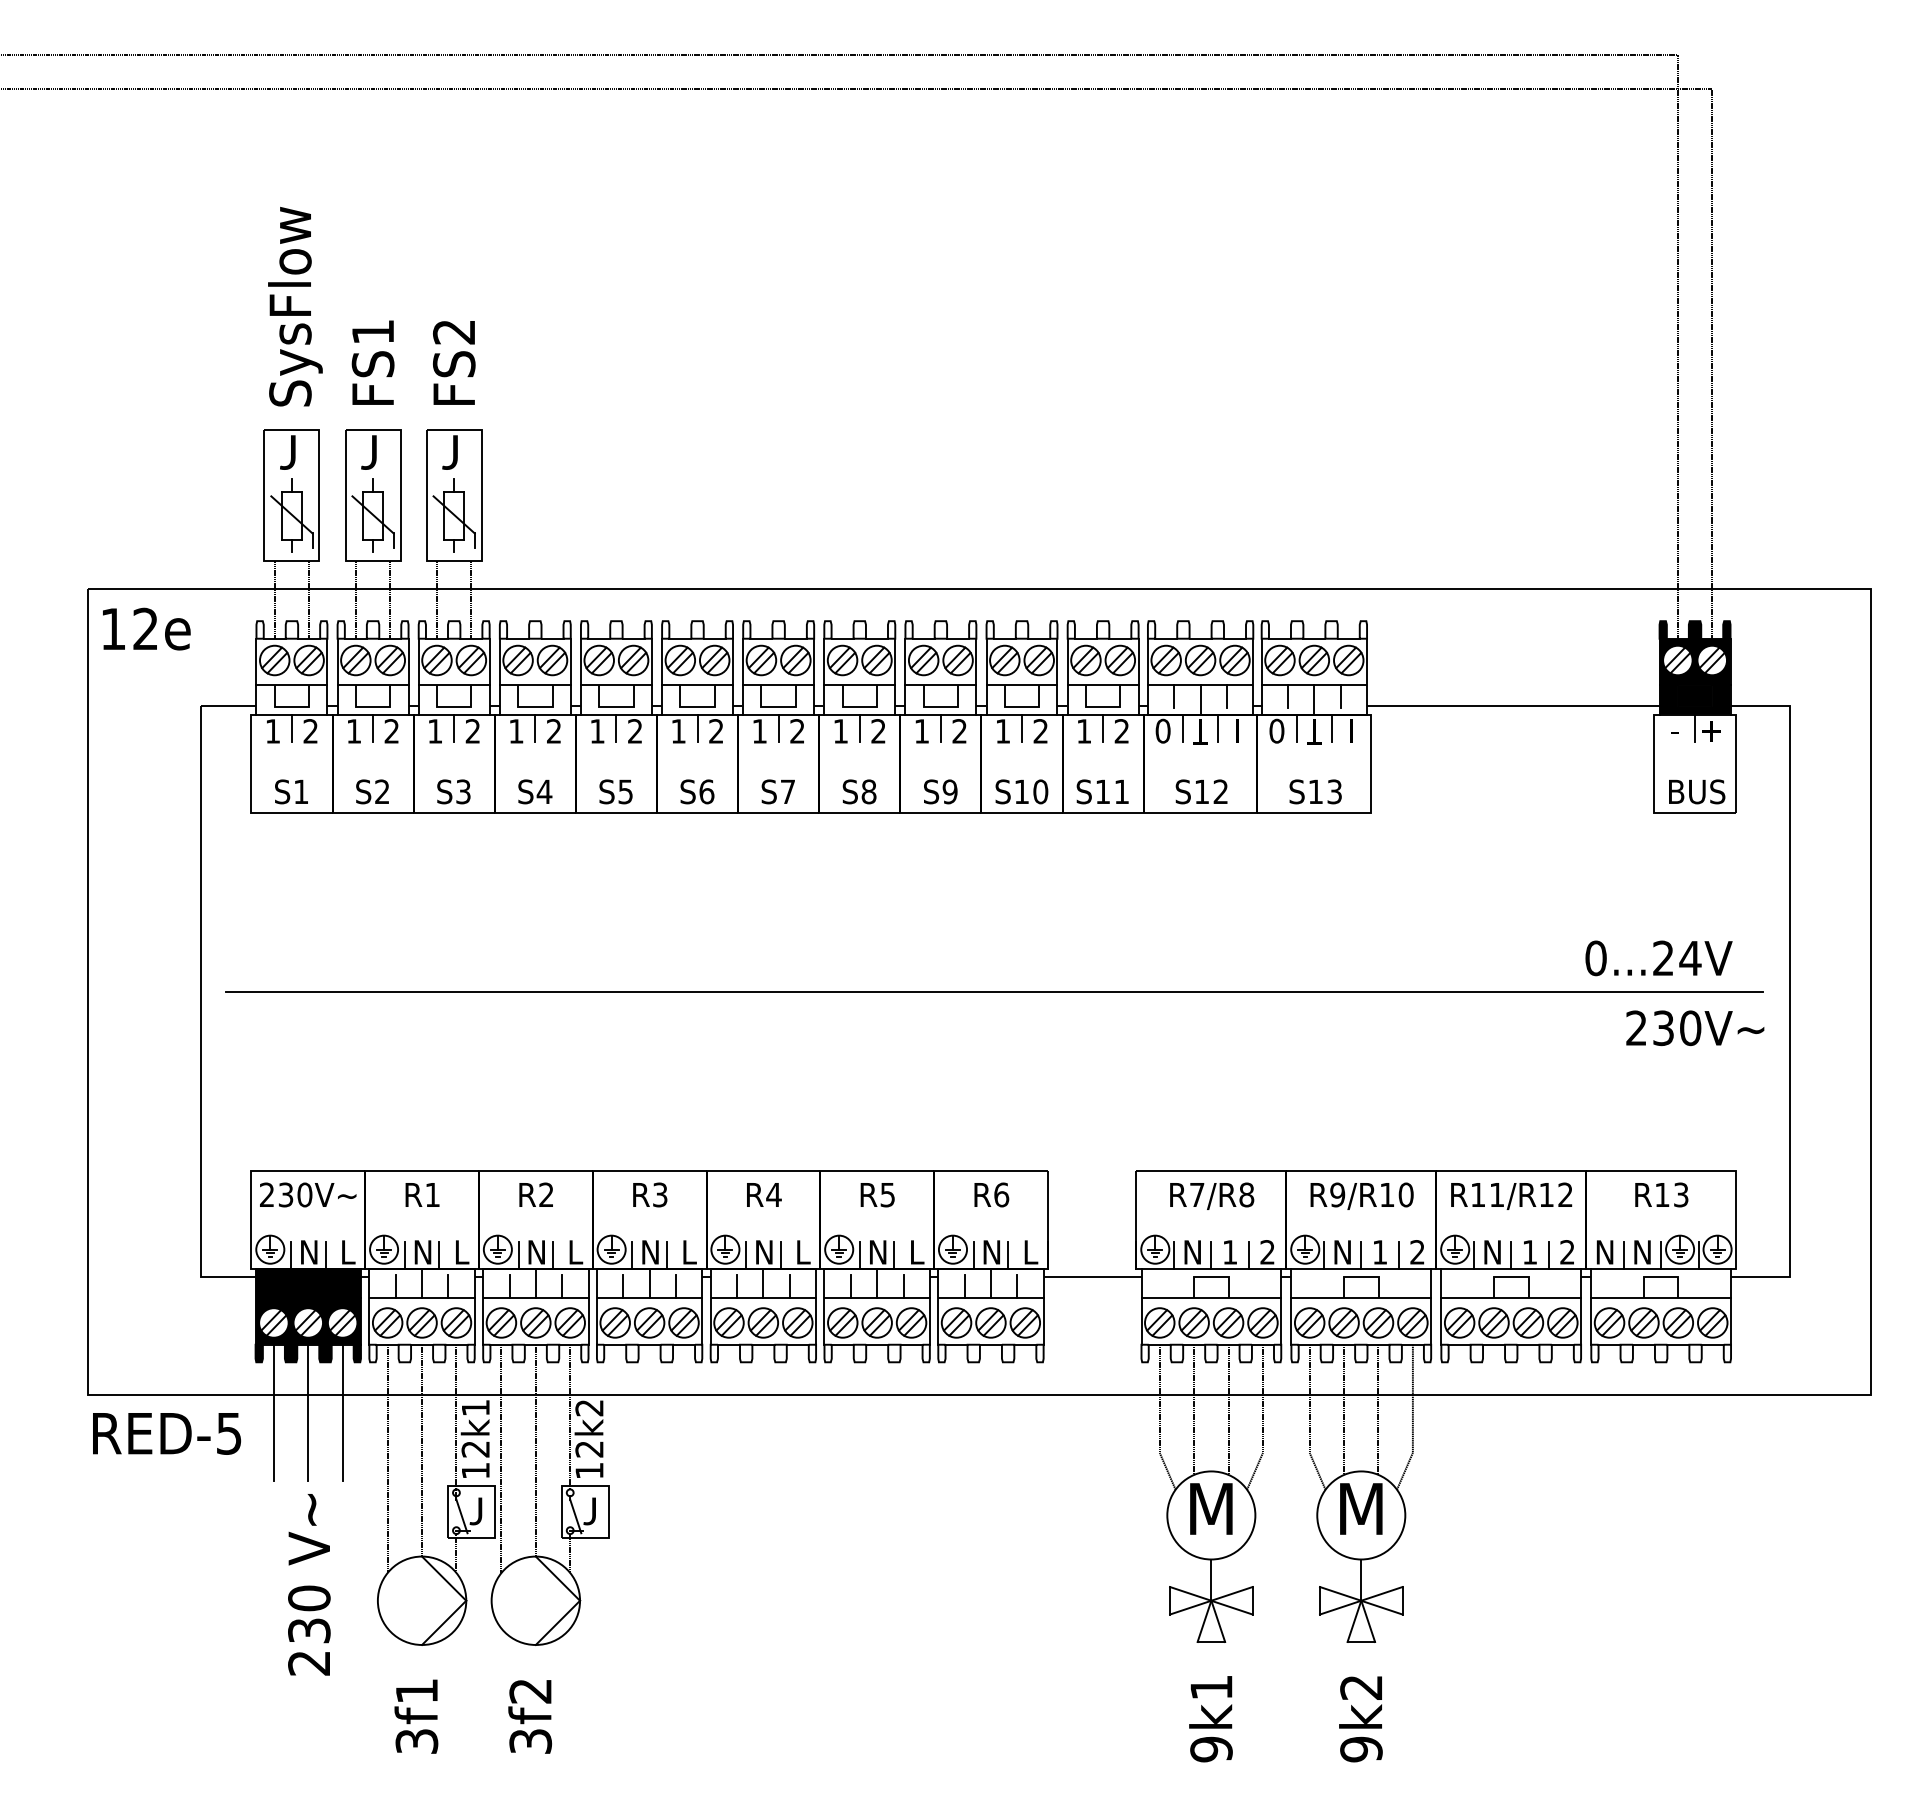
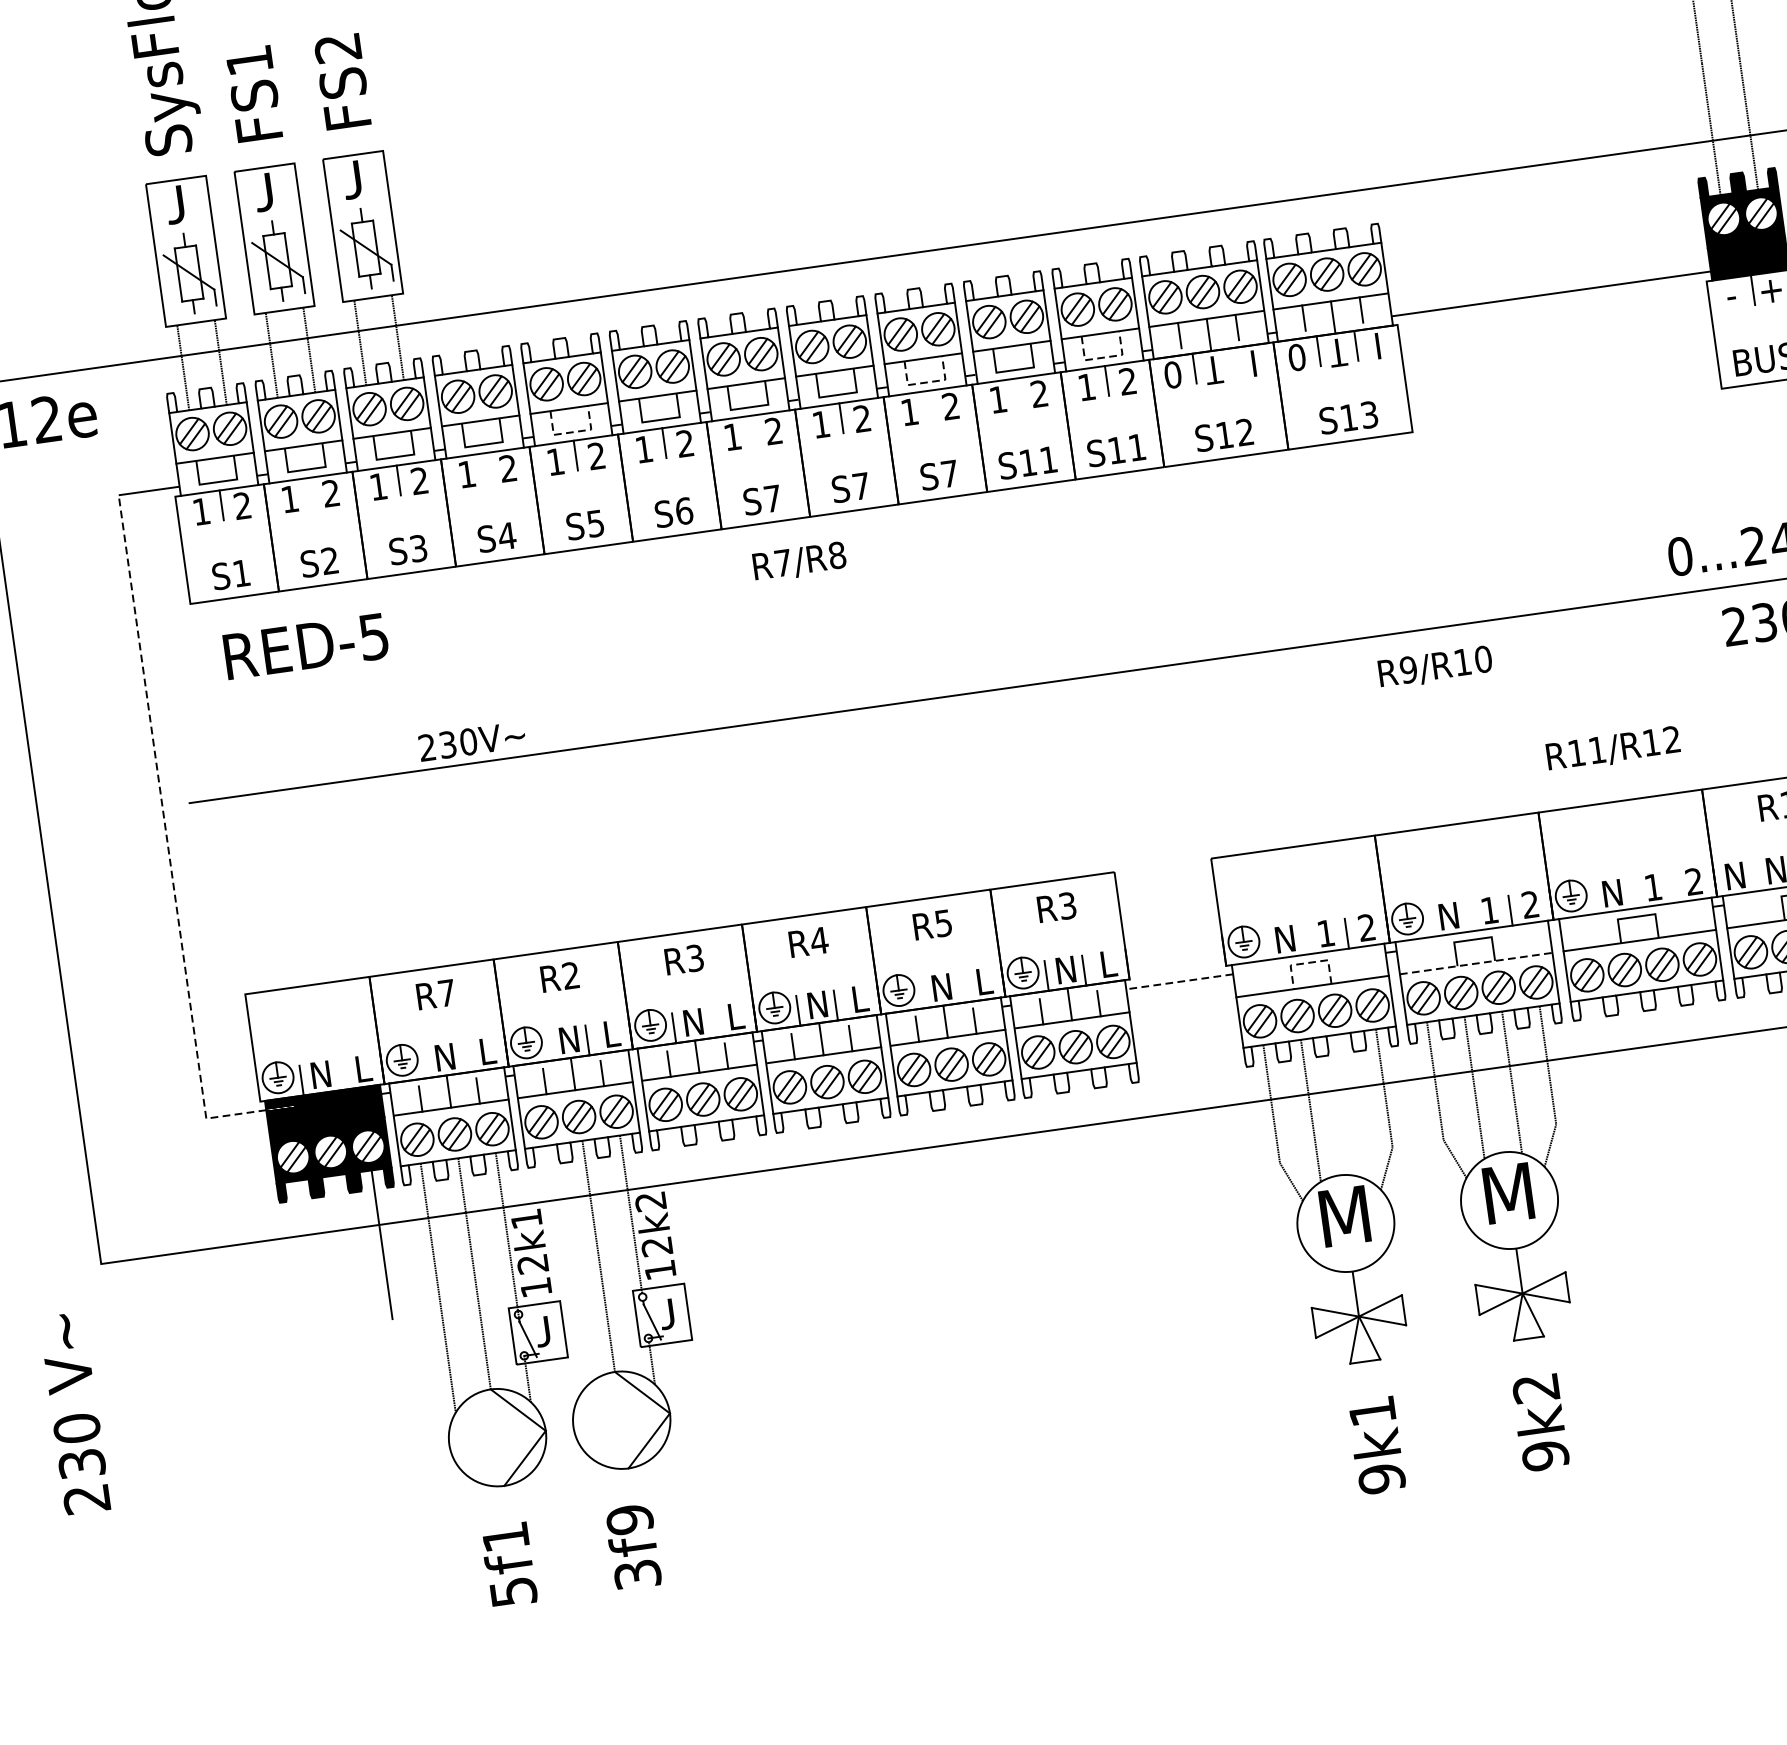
line: (616, 706) -> (572, 431), solid -> dashed
line: (941, 706) -> (927, 382), solid -> dashed
line: (1103, 706) -> (1104, 357), solid -> dashed
line: (373, 727) -> (310, 492), removed
line: (535, 727) -> (487, 467), removed
line: (778, 727) -> (752, 429), removed
line: (940, 727) -> (929, 405), removed
line: (1022, 727) -> (1018, 392), removed
line: (1217, 727) -> (1231, 362), removed
text: (868, 791) -> (860, 485), S8 -> S7
text: (949, 791) -> (949, 473), S9 -> S7
text: (1040, 791) -> (1048, 459), S10 -> S11
line: (200, 1019) -> (166, 837), solid -> dashed
text: (308, 1194) -> (472, 740), moved
text: (432, 1194) -> (446, 992), R1 -> R7
text: (1001, 1194) -> (1067, 905), R6 -> R3
text: (1212, 1195) -> (800, 561), moved
text: (1361, 1195) -> (1434, 666), moved
text: (1511, 1195) -> (1613, 748), moved
line: (325, 1254) -> (339, 1074), removed
line: (404, 1254) -> (425, 1062), removed
line: (439, 1254) -> (463, 1057), removed
line: (518, 1254) -> (549, 1044), removed
line: (666, 1254) -> (711, 1022), removed
line: (859, 1254) -> (921, 992), removed
line: (894, 1254) -> (960, 987), removed
line: (1173, 1254) -> (1264, 944), removed
line: (1211, 1254) -> (1306, 938), removed
line: (1323, 1254) -> (1428, 921), removed
line: (1361, 1254) -> (1469, 915), removed
line: (1473, 1254) -> (1591, 898), removed
line: (1511, 1254) -> (1633, 892), removed
line: (1548, 1254) -> (1673, 886), removed
line: (1623, 1254) -> (1755, 875), removed
line: (1210, 1276) -> (1308, 962), solid -> dashed
line: (1092, 1277) -> (1179, 982), solid -> dashed
line: (1361, 1298) -> (1476, 963), solid -> dashed
line: (1228, 1409) -> (1348, 1105), removed
line: (273, 1412) -> (306, 1254), removed
line: (308, 1412) -> (344, 1249), removed
text: (166, 1433) -> (305, 646), moved
line: (501, 1458) -> (562, 1270), removed
text: (309, 1584) -> (75, 1413), moved
text: (530, 1691) -> (629, 1520), 3f2 -> 3f9
text: (416, 1741) -> (513, 1592), 3f1 -> 5f1

